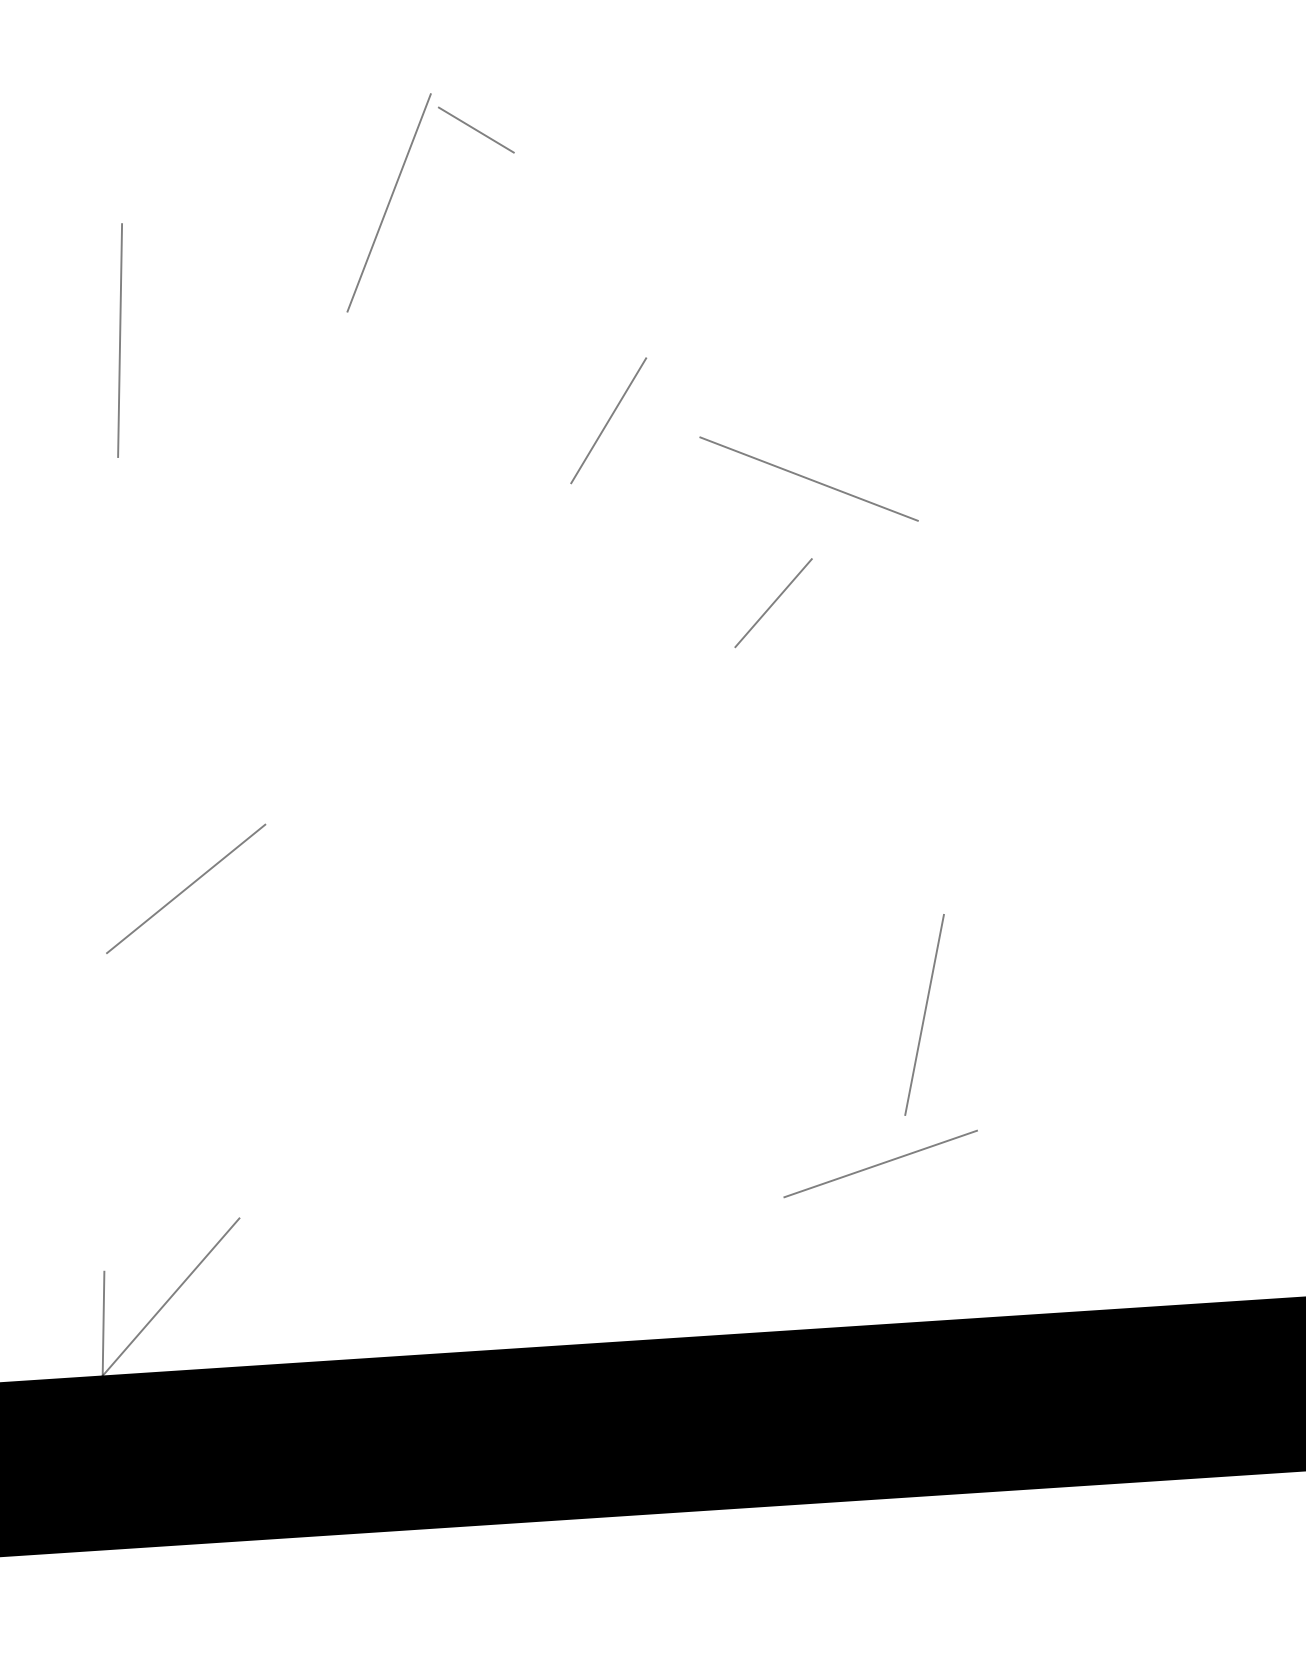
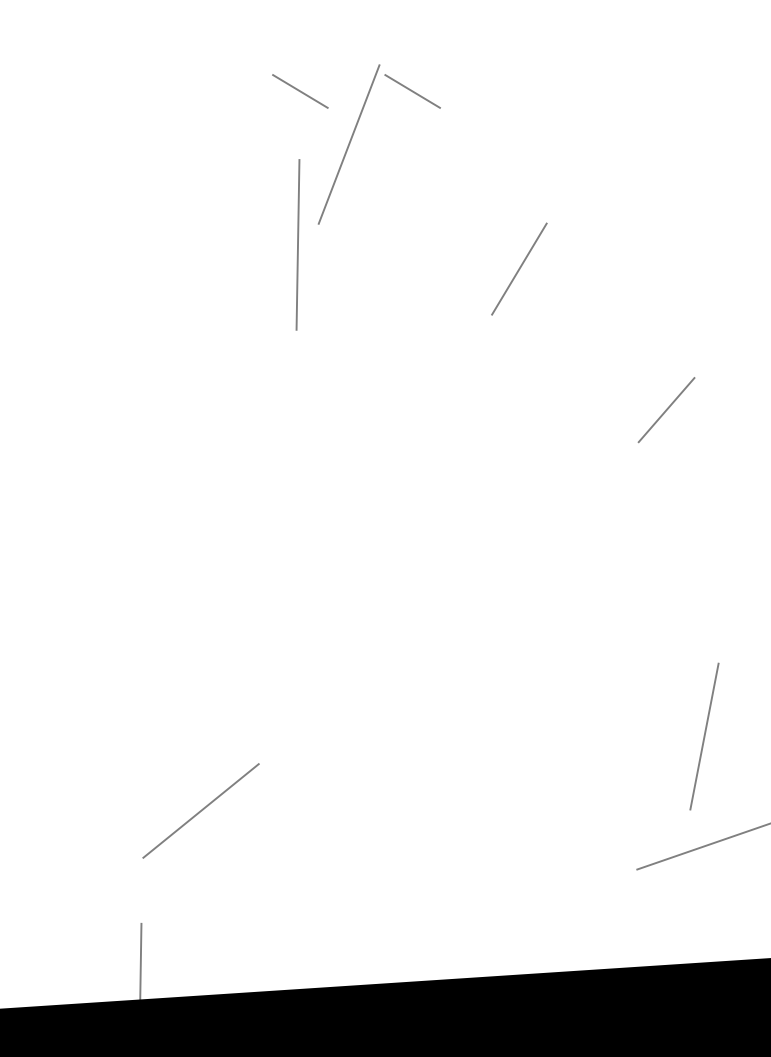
line: (322, 129) -> (300, 91), added
line: (119, 340) -> (297, 244), moved
line: (608, 420) -> (519, 268), moved
line: (808, 478) -> (654, 345), removed
line: (773, 602) -> (666, 409), moved
line: (186, 888) -> (201, 810), moved
line: (924, 1014) -> (704, 736), moved
line: (162, 1306) -> (183, 949), removed

